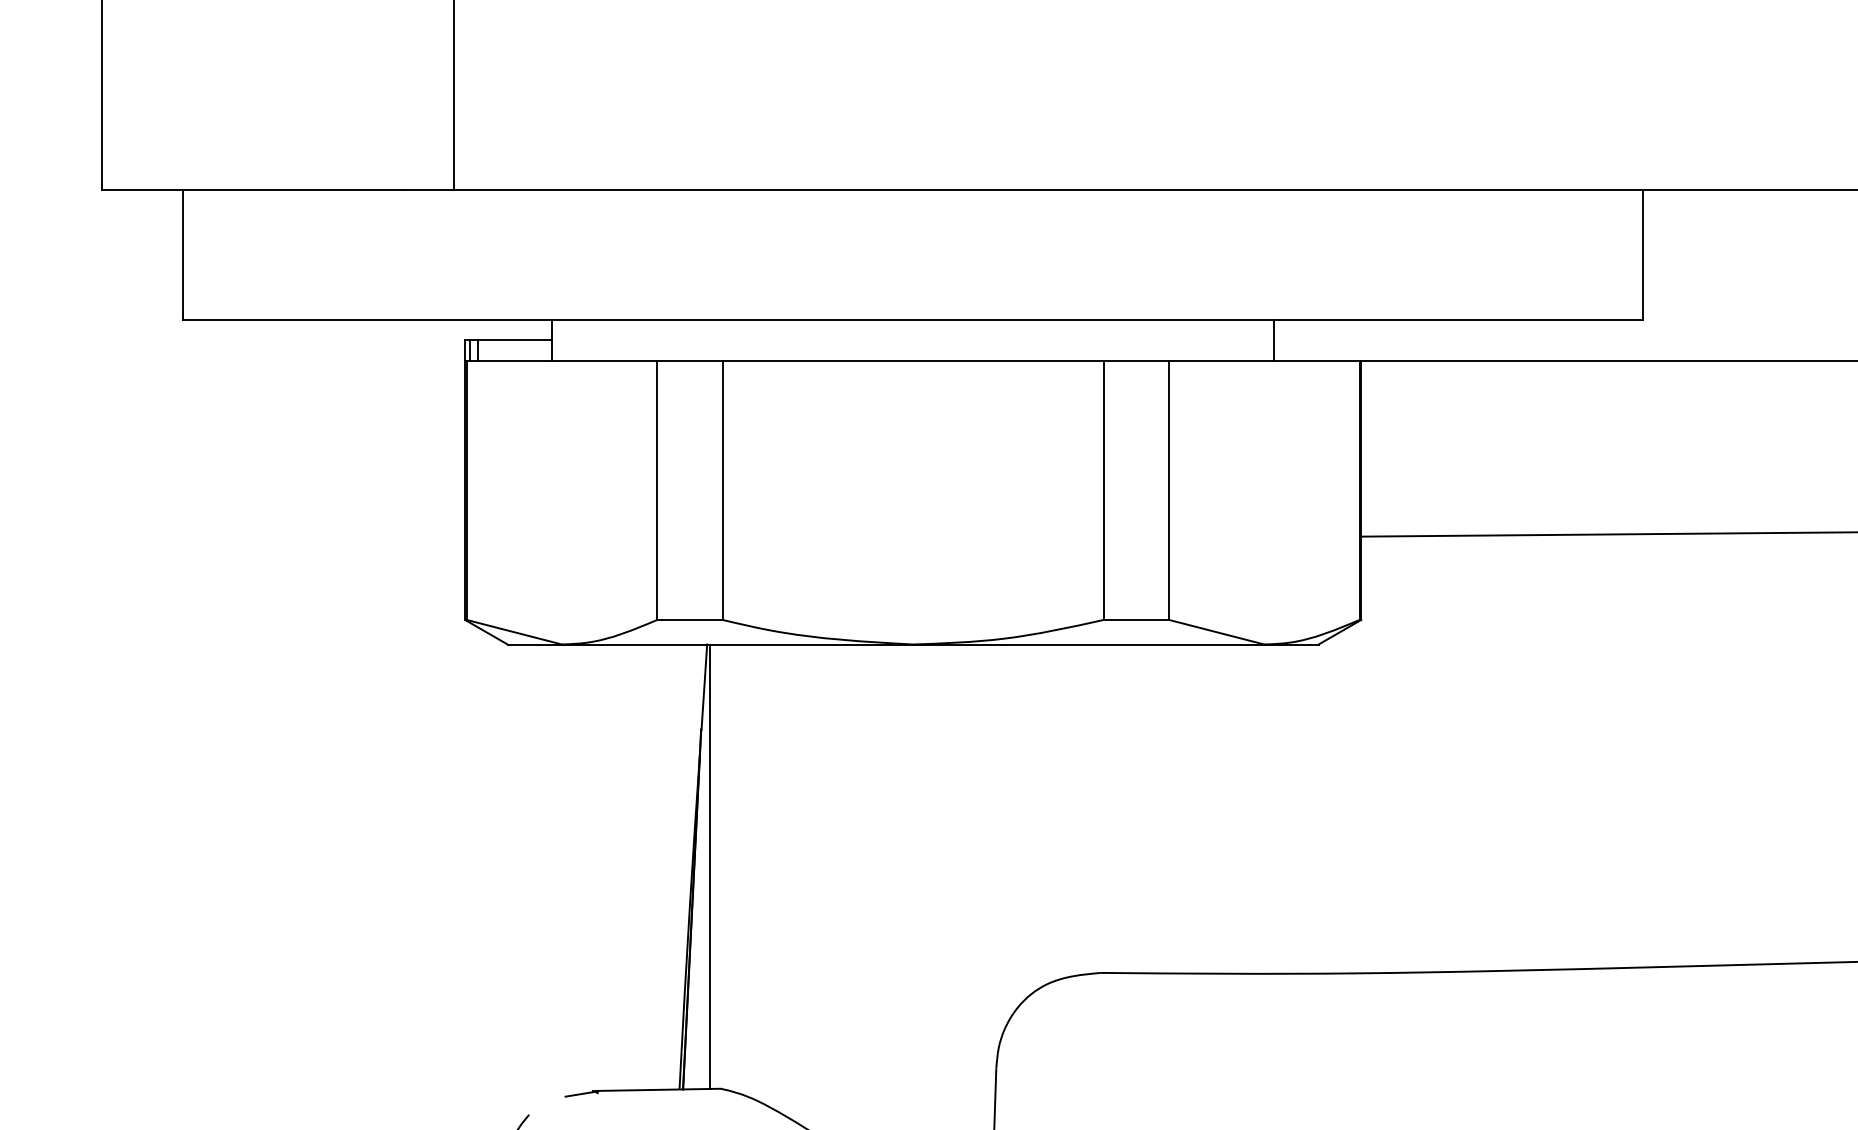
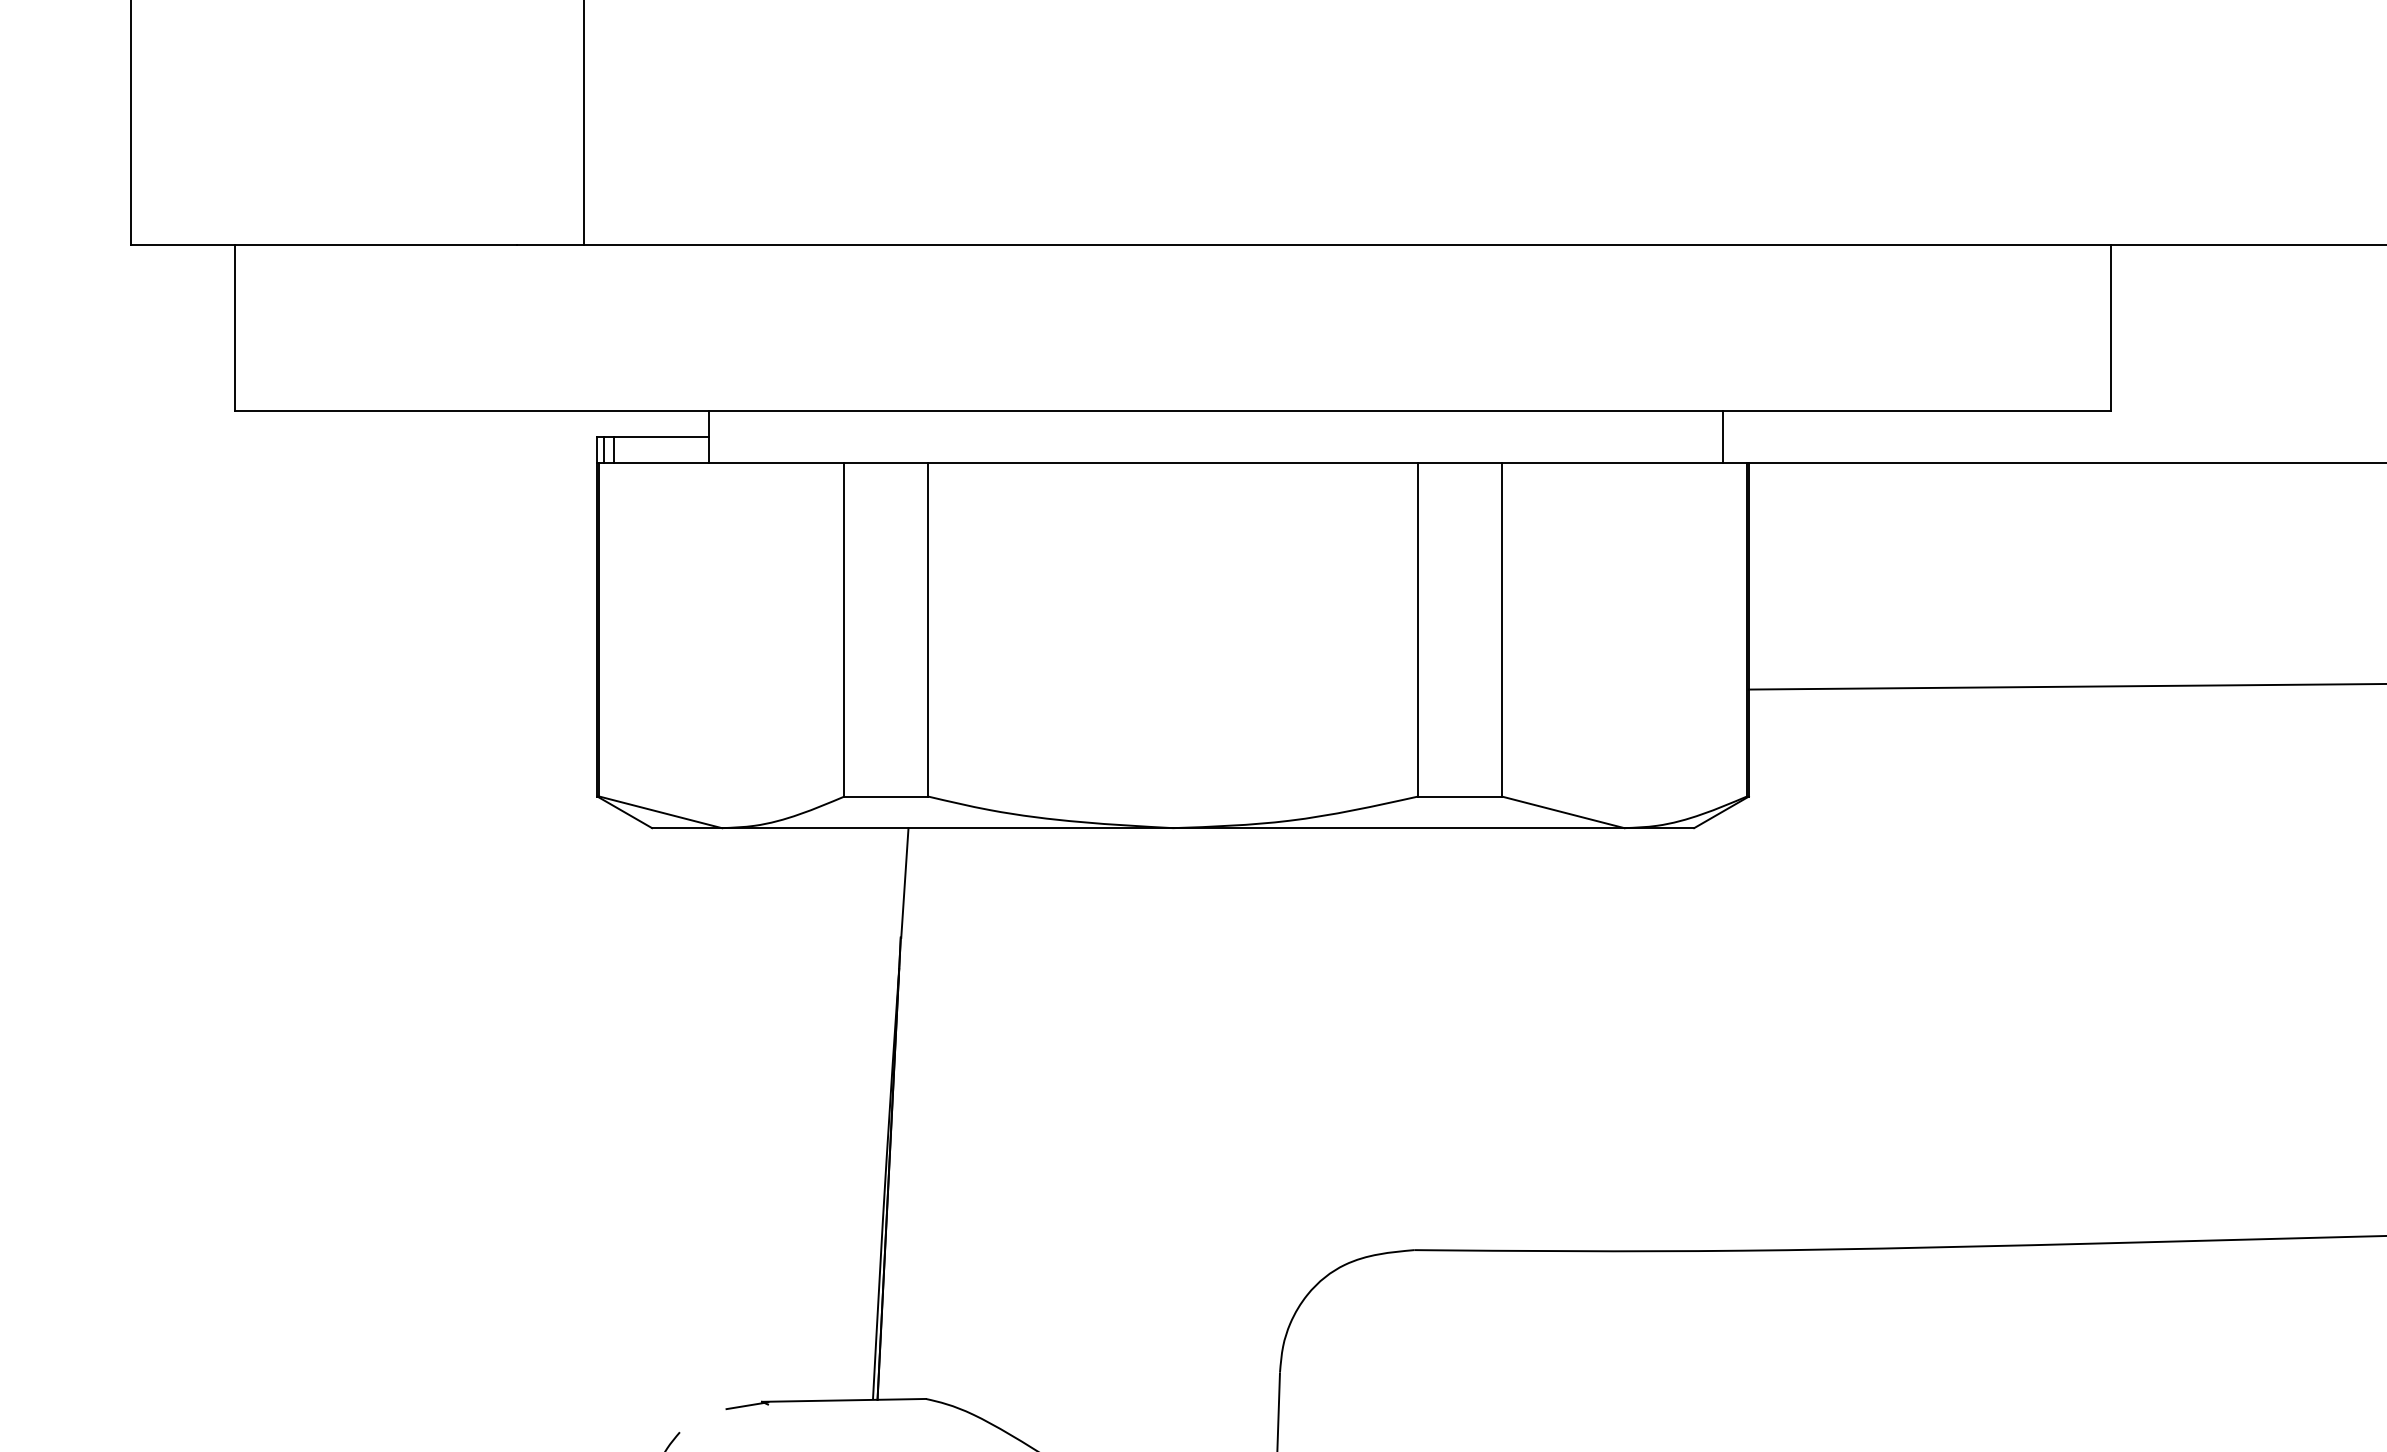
line: (1273, 340) -> (1722, 437), moved
line: (710, 866) -> (912, 1113), removed

